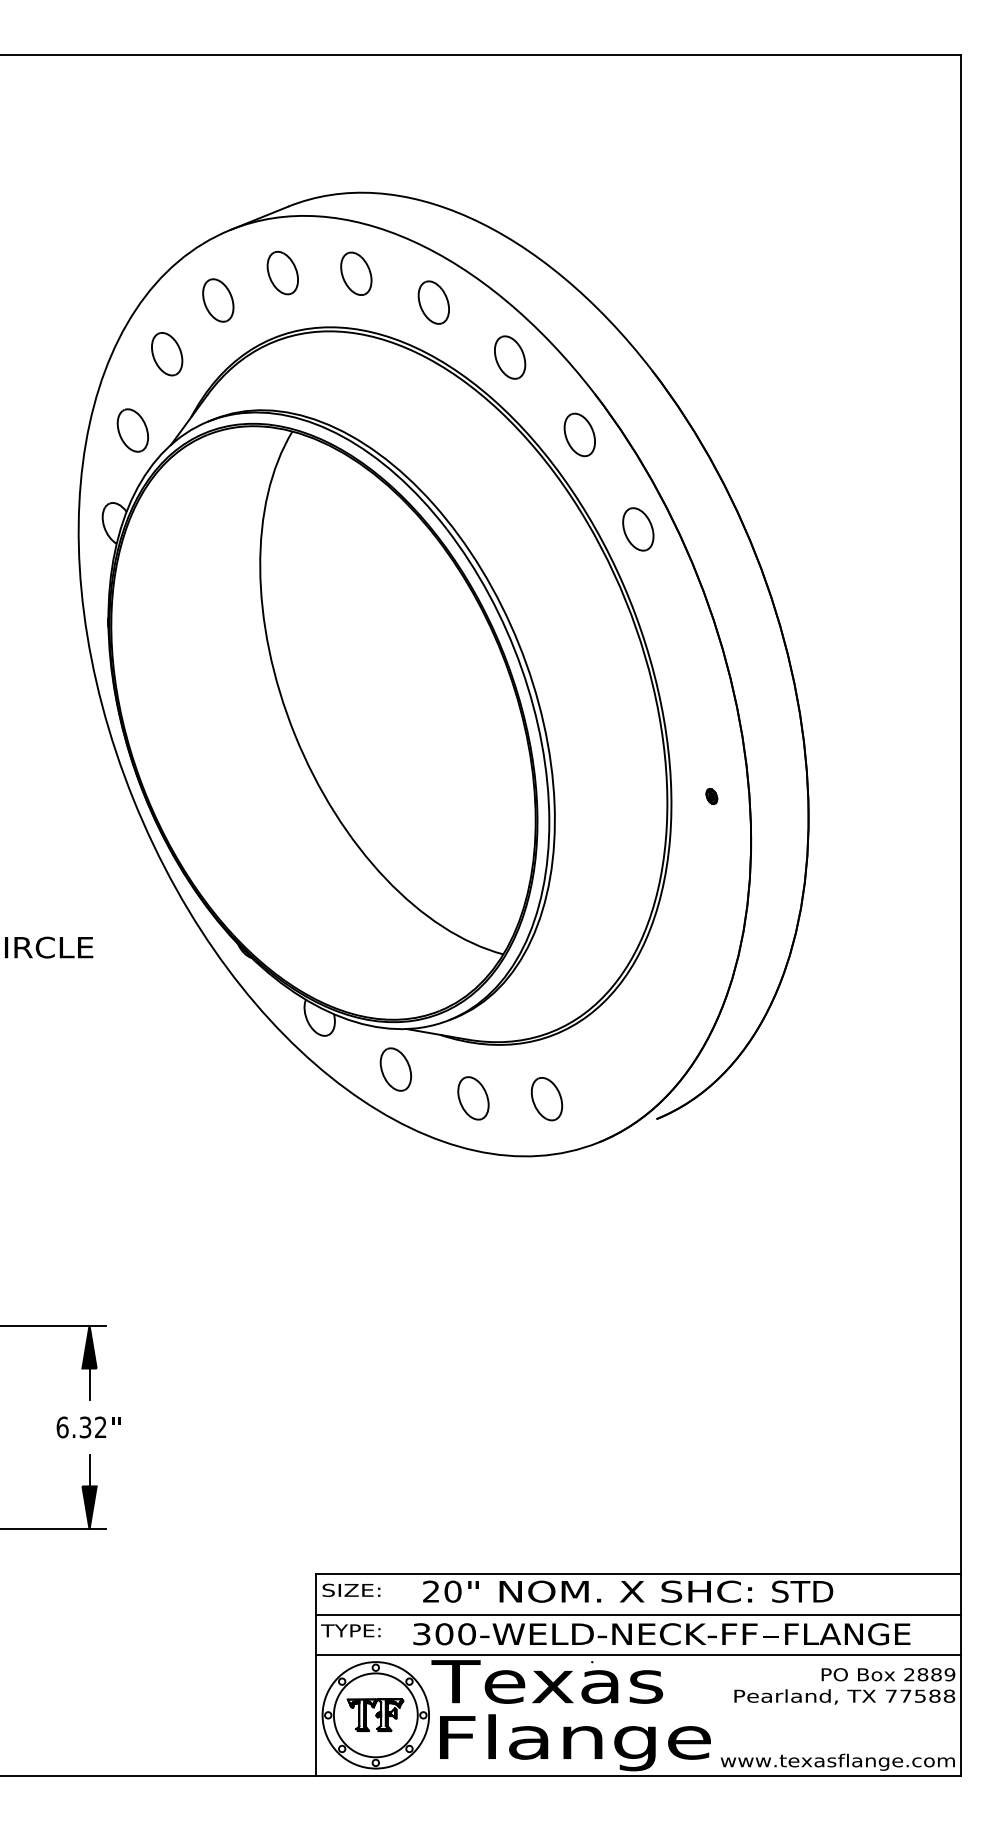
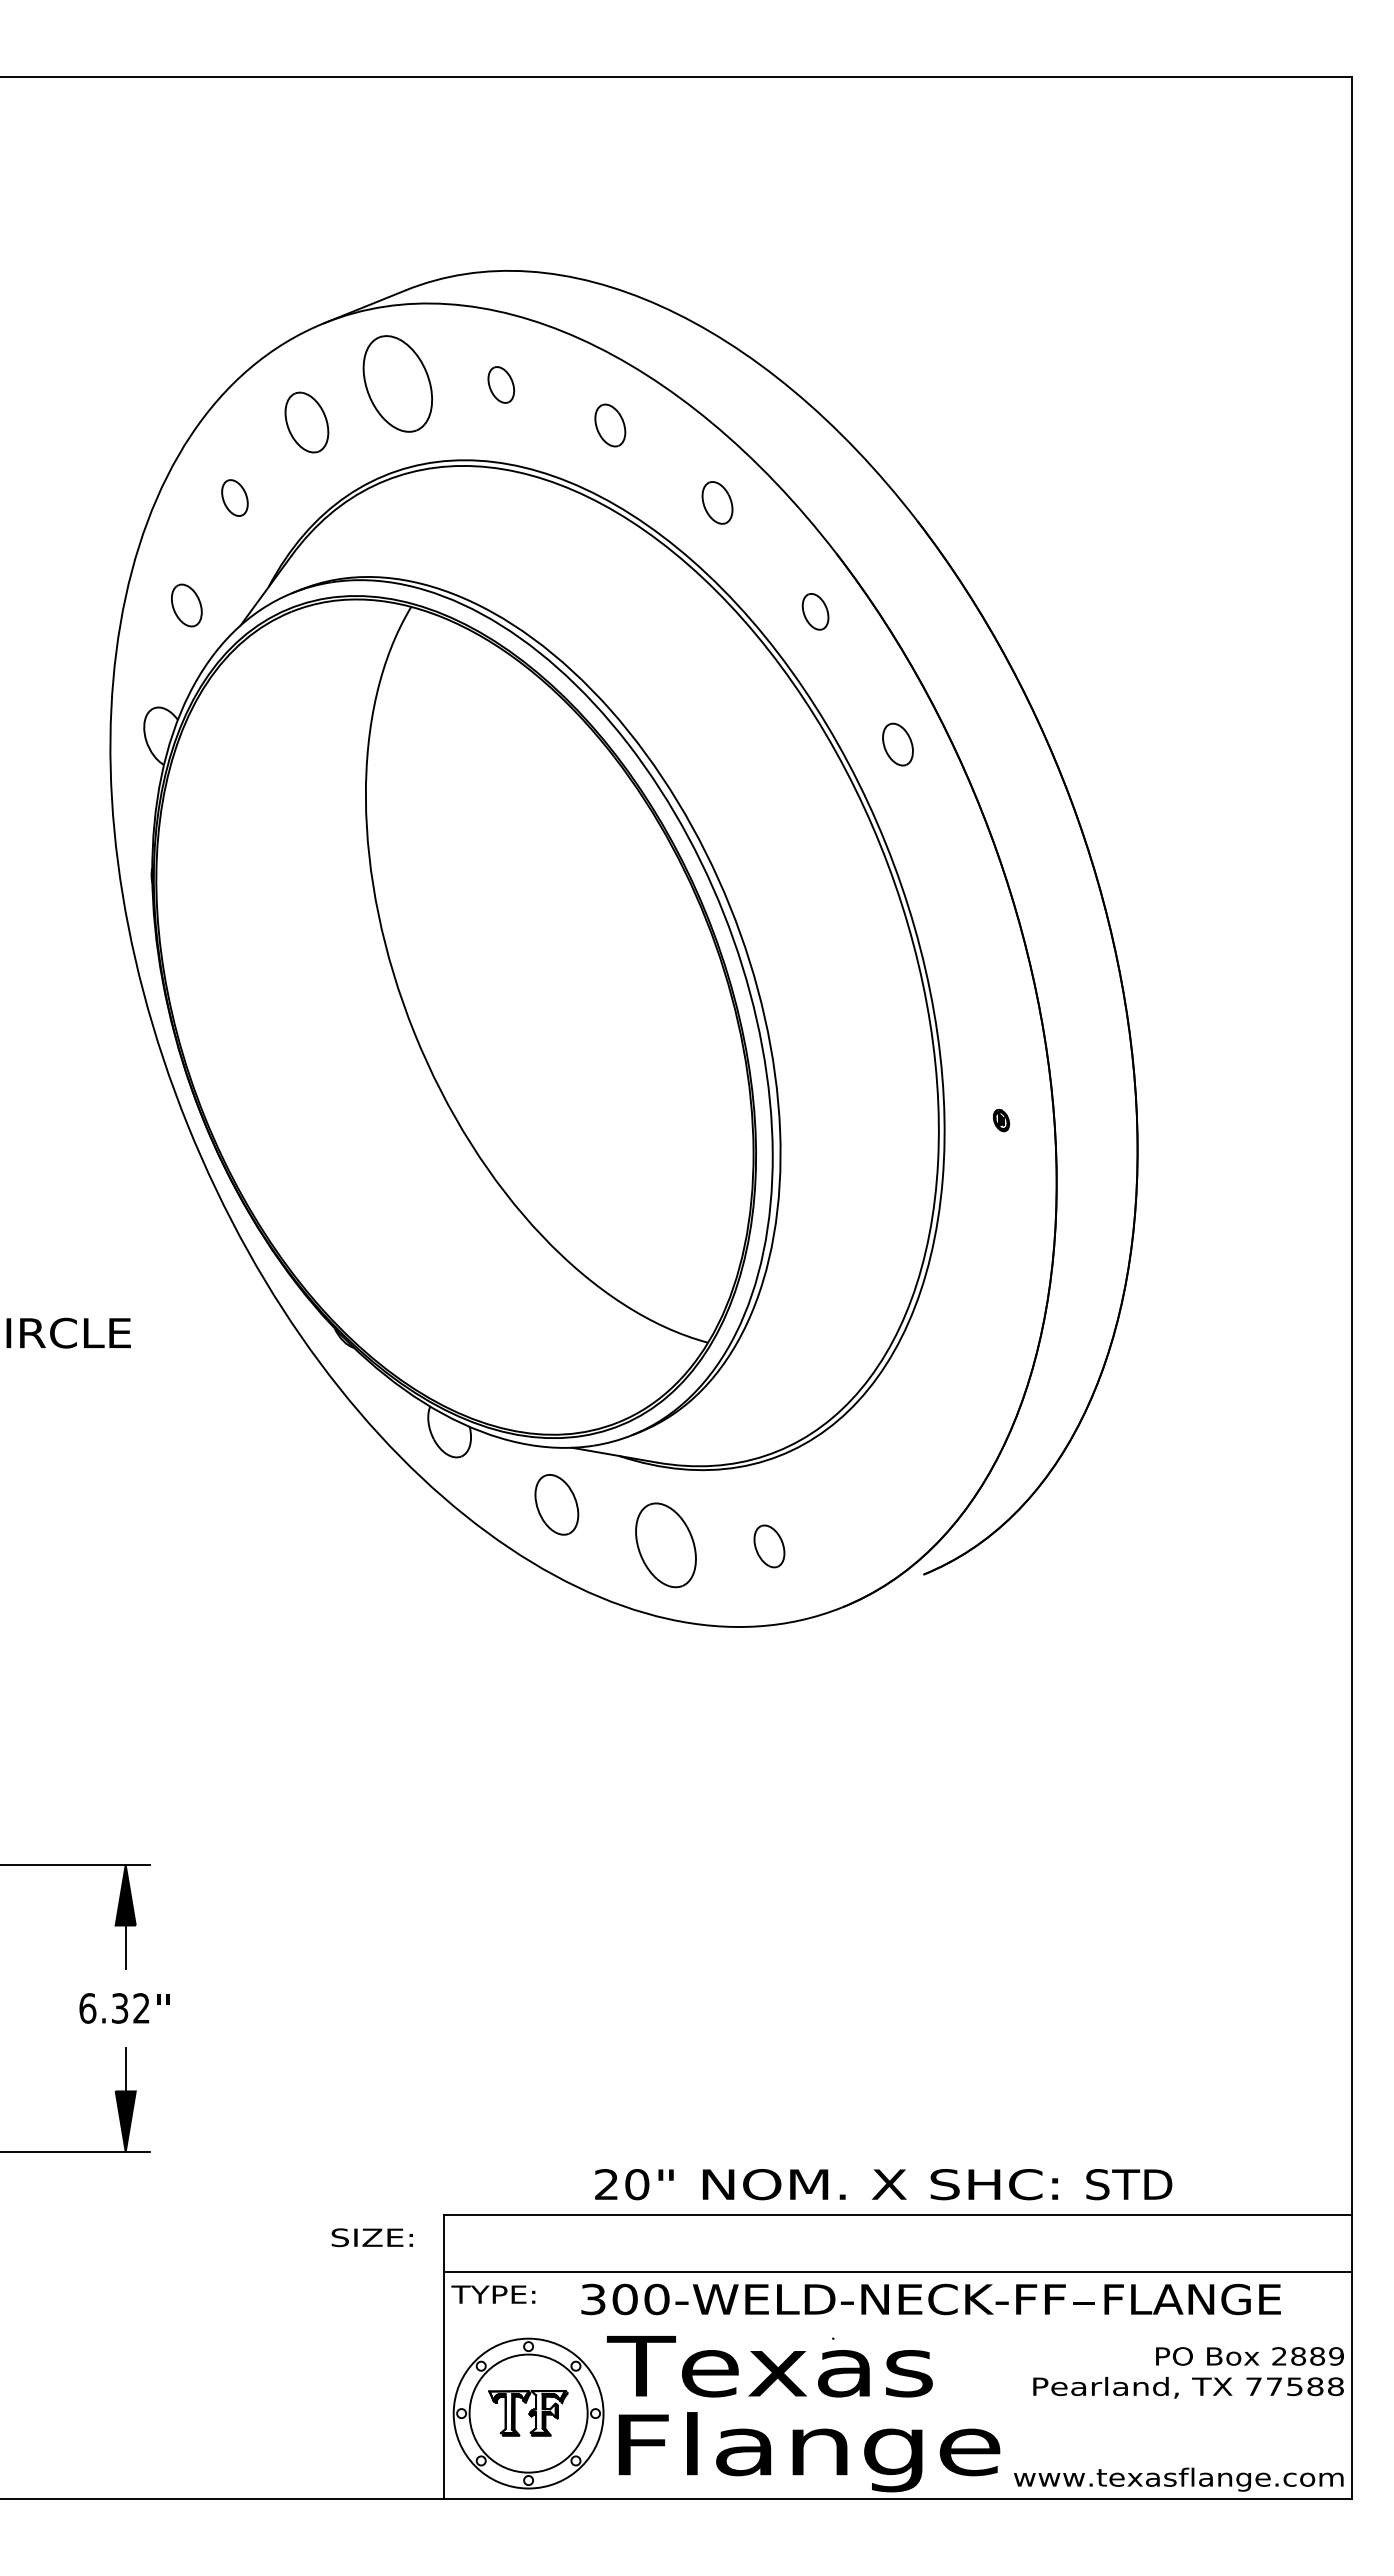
part: (282, 272) -> (397, 383), size x1.6
part: (356, 273) -> (501, 384), size x0.6
part: (434, 302) -> (610, 425), size x0.7
part: (166, 353) -> (234, 497), size x0.6
part: (510, 357) -> (717, 502), size x0.7
part: (132, 430) -> (186, 605), size x0.7
part: (579, 434) -> (815, 611), size x0.6
part: (637, 529) -> (897, 744), size x0.7
part: (473, 1098) -> (665, 1545), size x1.4
part: (547, 1099) -> (769, 1546), size x0.7
text: (350, 1590) -> (371, 2237), moved
text: (628, 1591) -> (883, 2184), moved
line: (637, 1654) -> (897, 2328), removed

